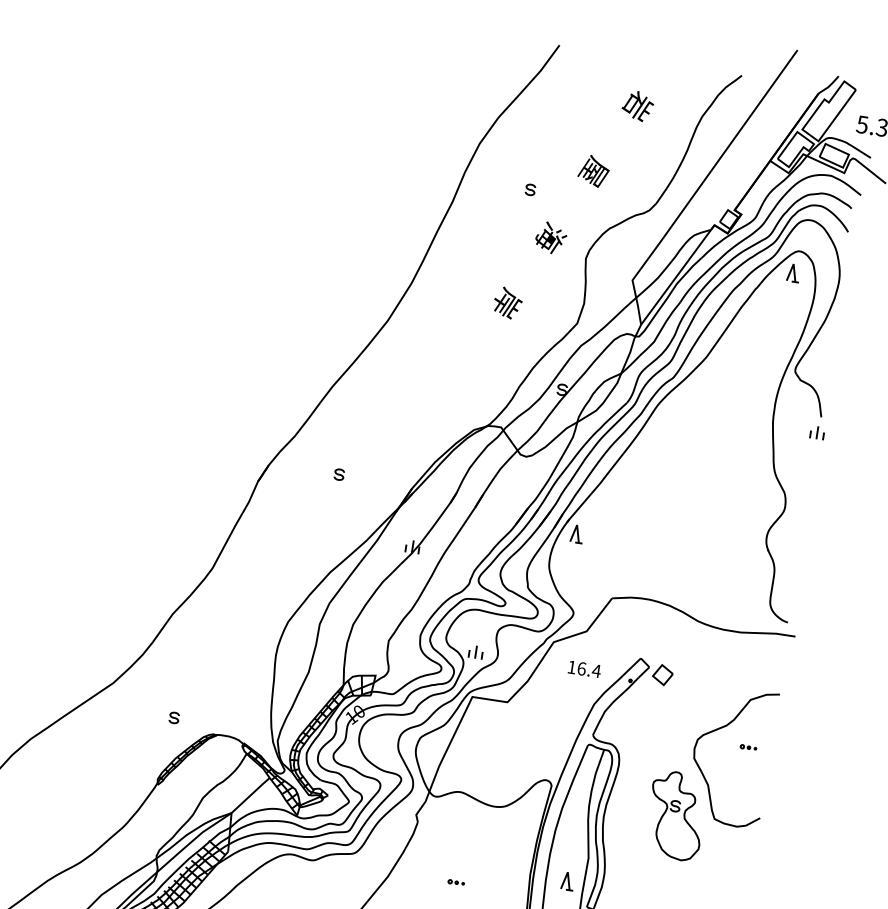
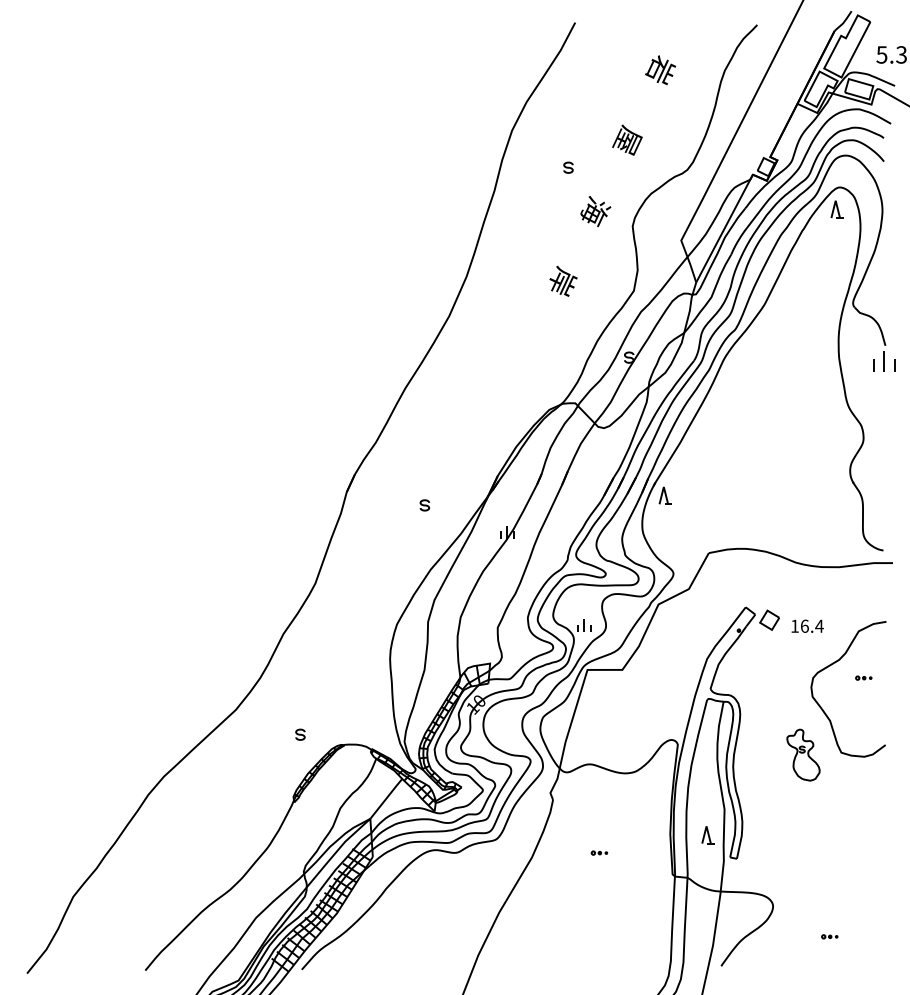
part: (816, 432) -> (883, 361), size x1.6
part: (338, 474) -> (424, 505), moved
text: (584, 668) -> (807, 625), moved
part: (676, 815) -> (803, 754), size x0.6

